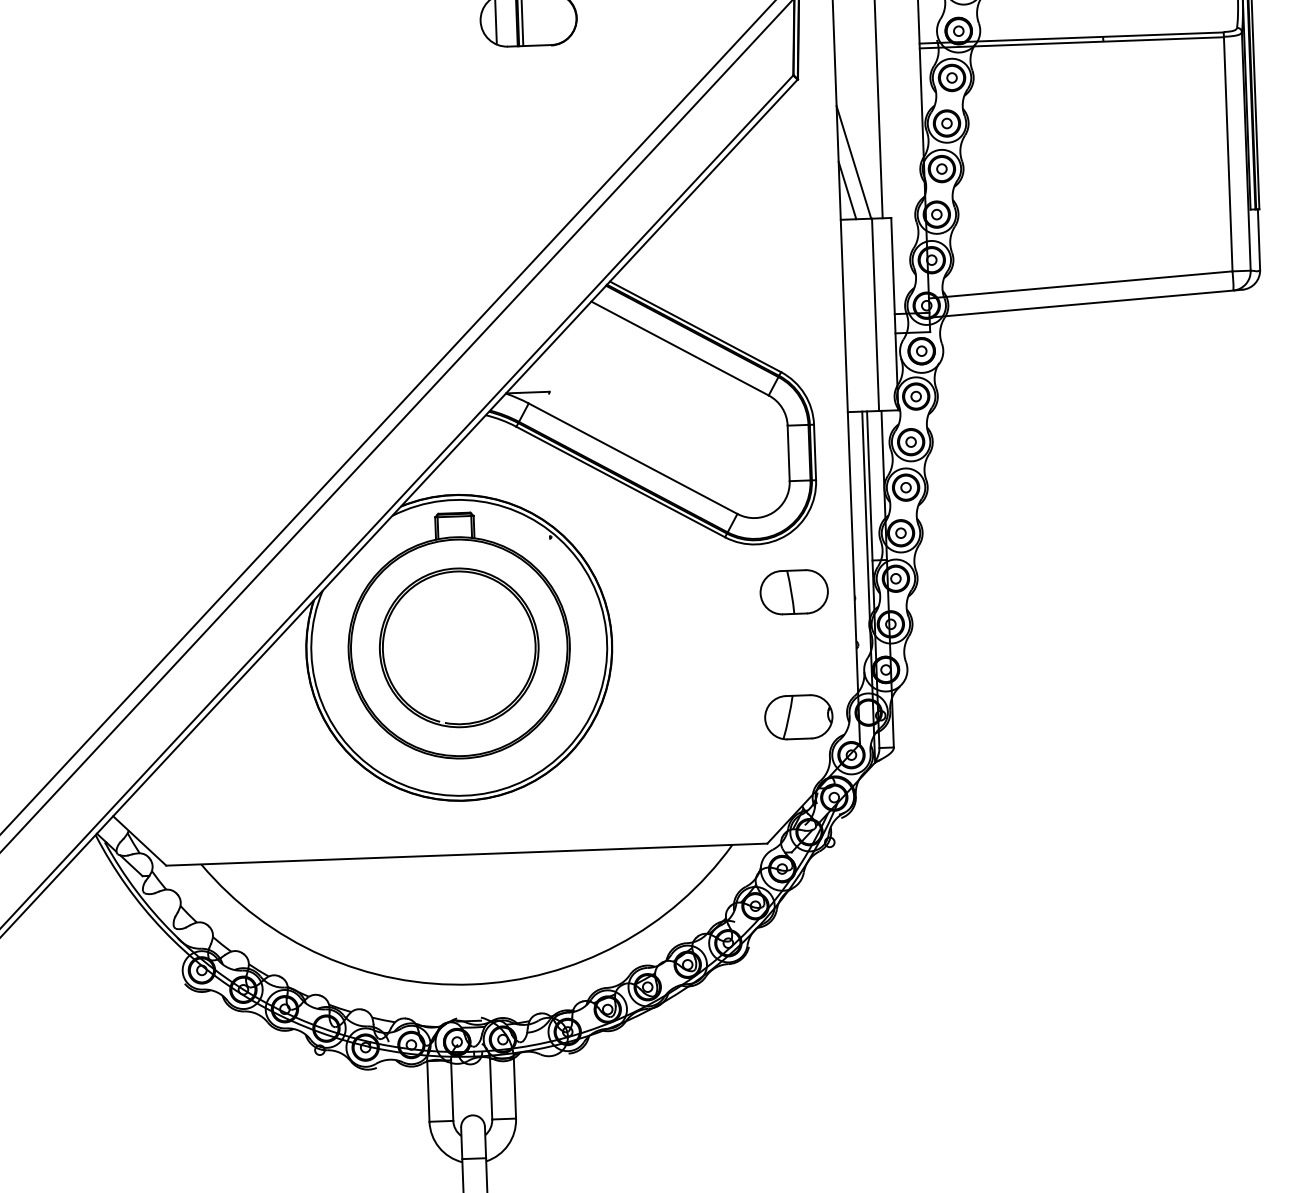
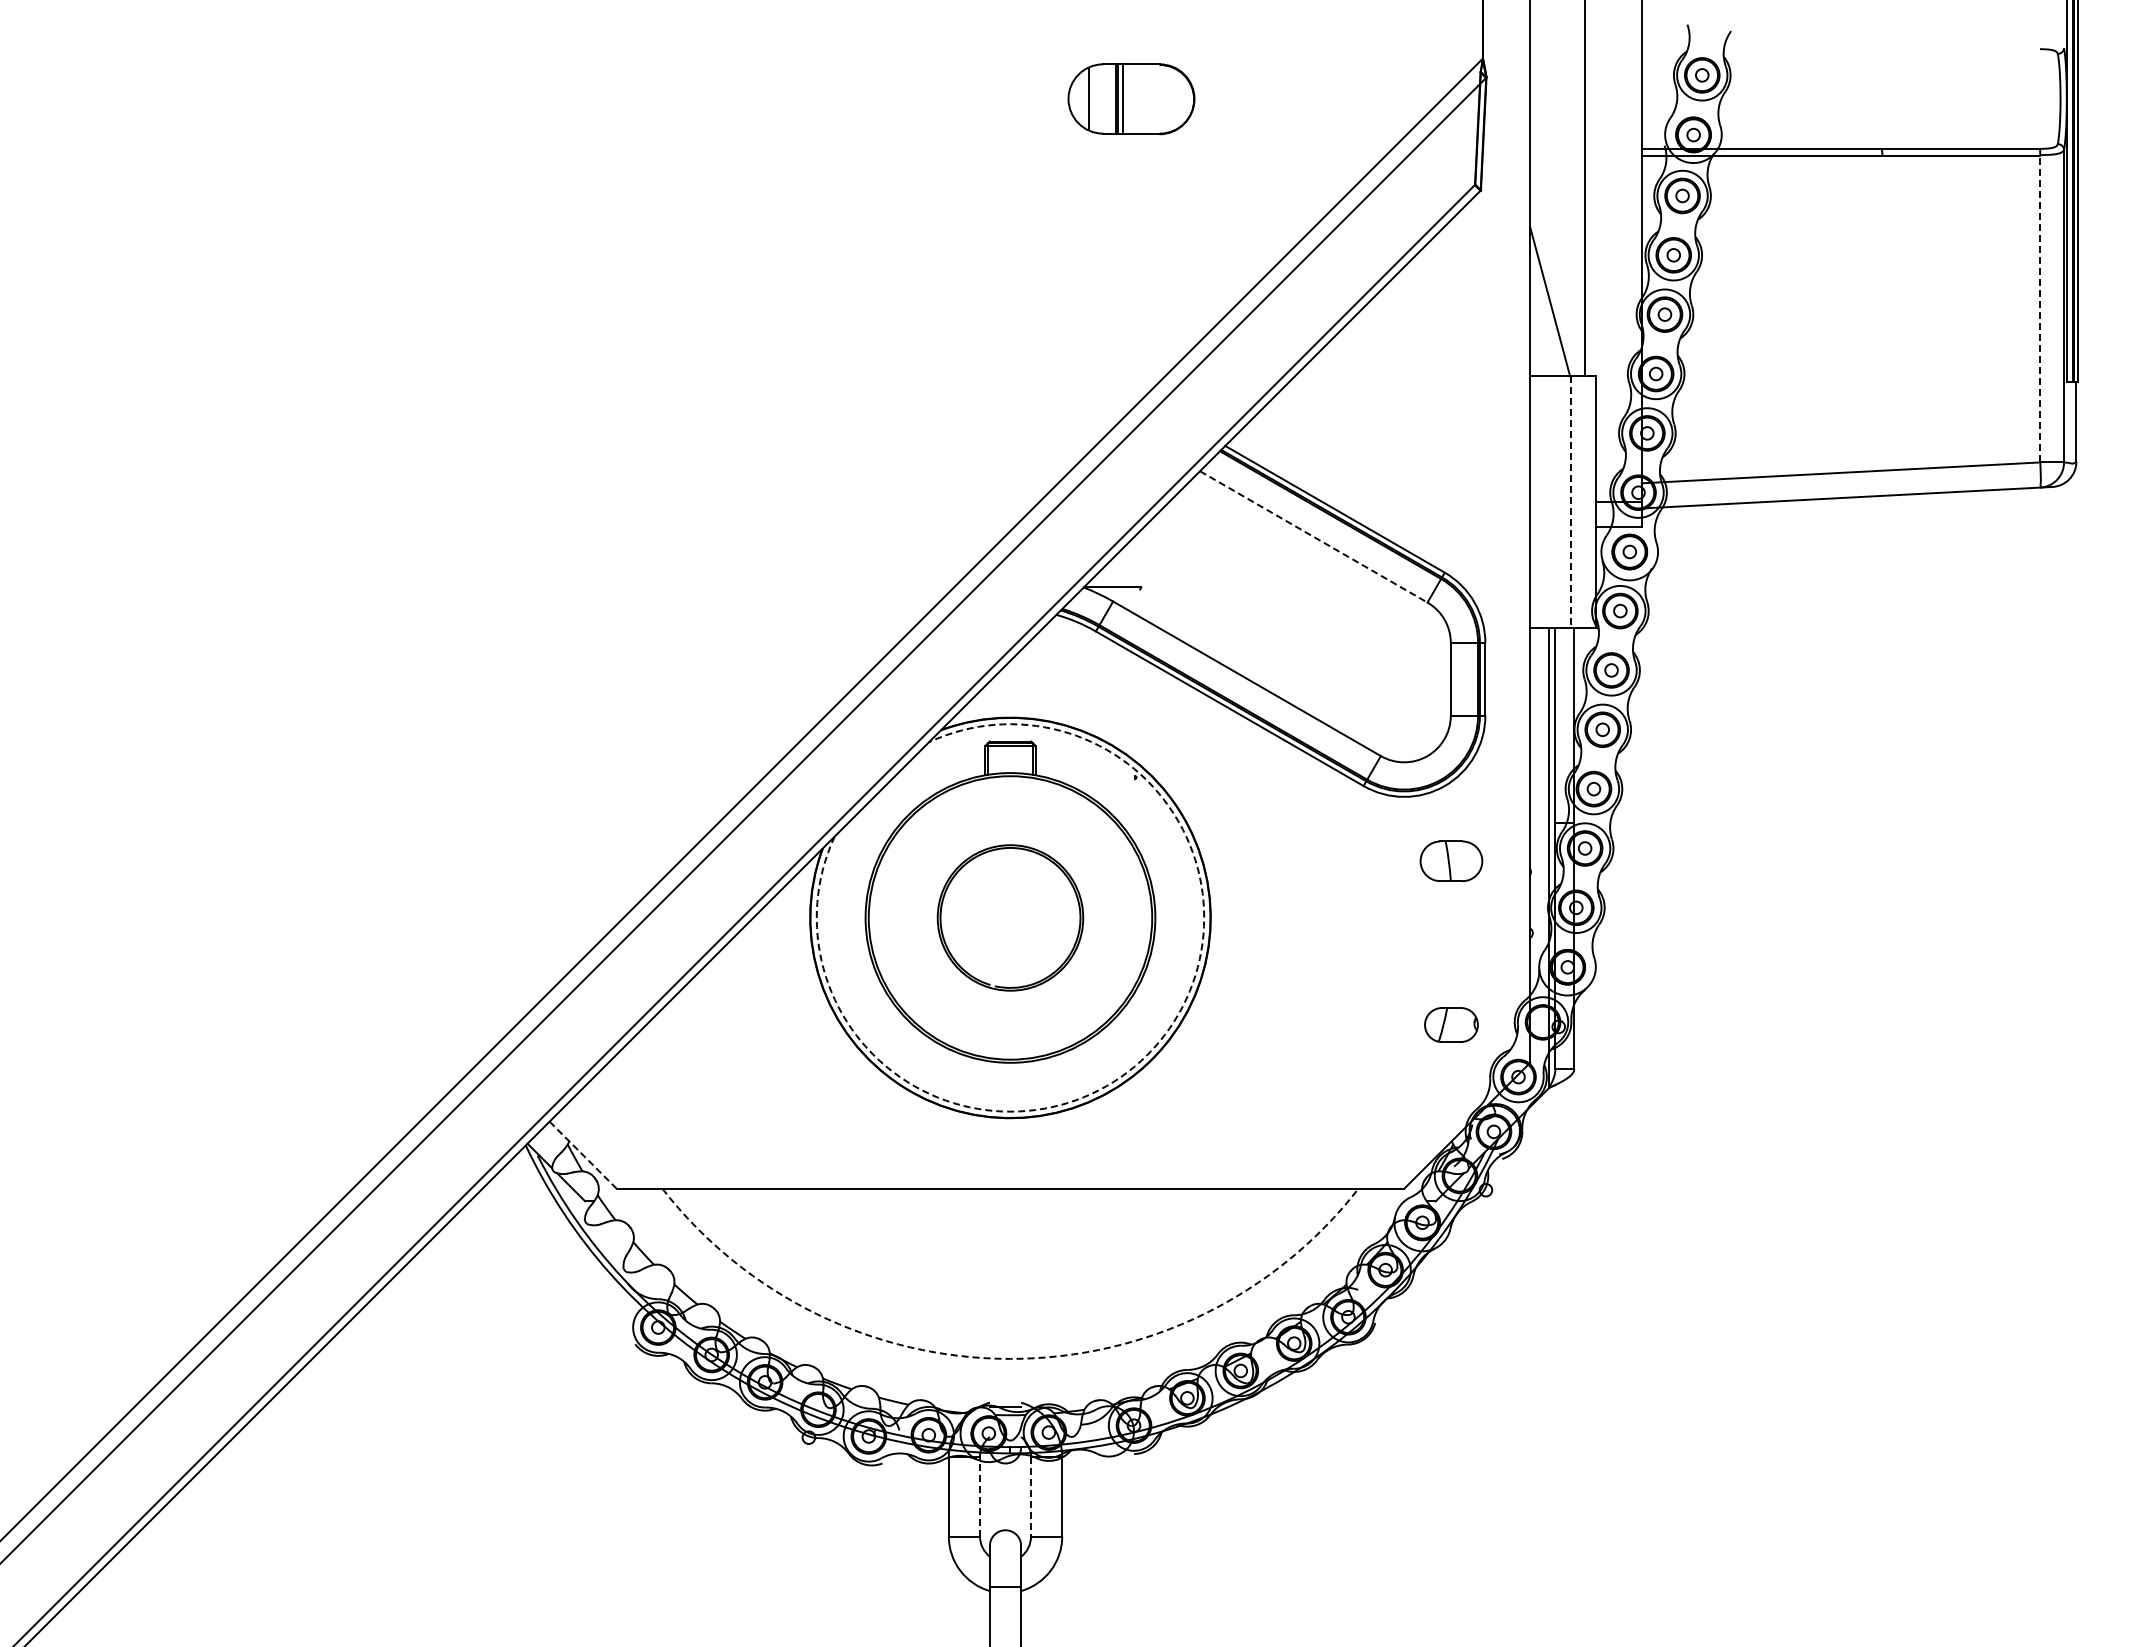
line: (1228, 153) -> (2040, 308), solid -> dashed
line: (847, 190) -> (1540, 338), removed
line: (875, 315) -> (1571, 502), solid -> dashed
line: (680, 348) -> (1314, 537), solid -> dashed
part: (794, 592) -> (1451, 861), size x0.7
part: (459, 647) -> (1010, 917), size x0.7
part: (798, 716) -> (1451, 1024), size x0.6
arc: (567, 748) -> (1147, 1054), solid -> dashed
line: (139, 841) -> (583, 1155), solid -> dashed
arc: (471, 984) -> (1010, 1358), solid -> dashed
line: (491, 1088) -> (1031, 1496), solid -> dashed
line: (452, 1090) -> (980, 1496), solid -> dashed

